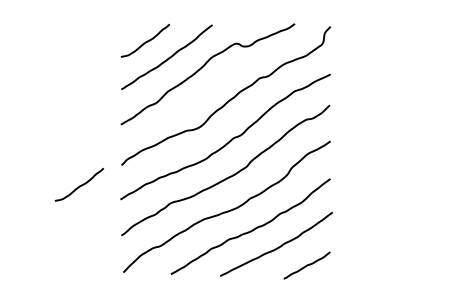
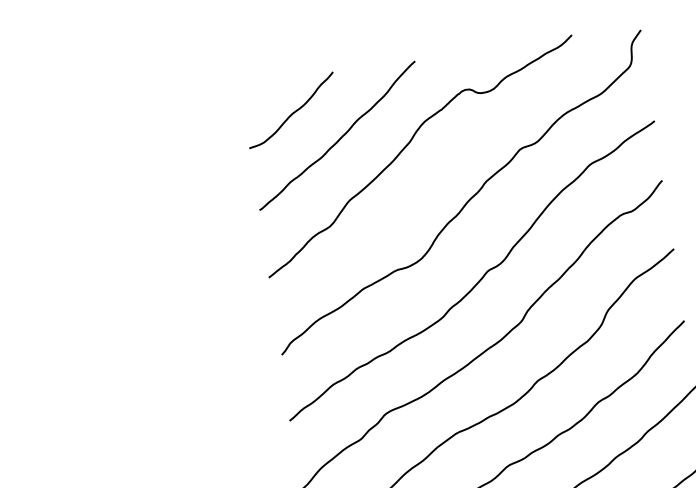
curve: (79, 185) -> (207, 405), removed

